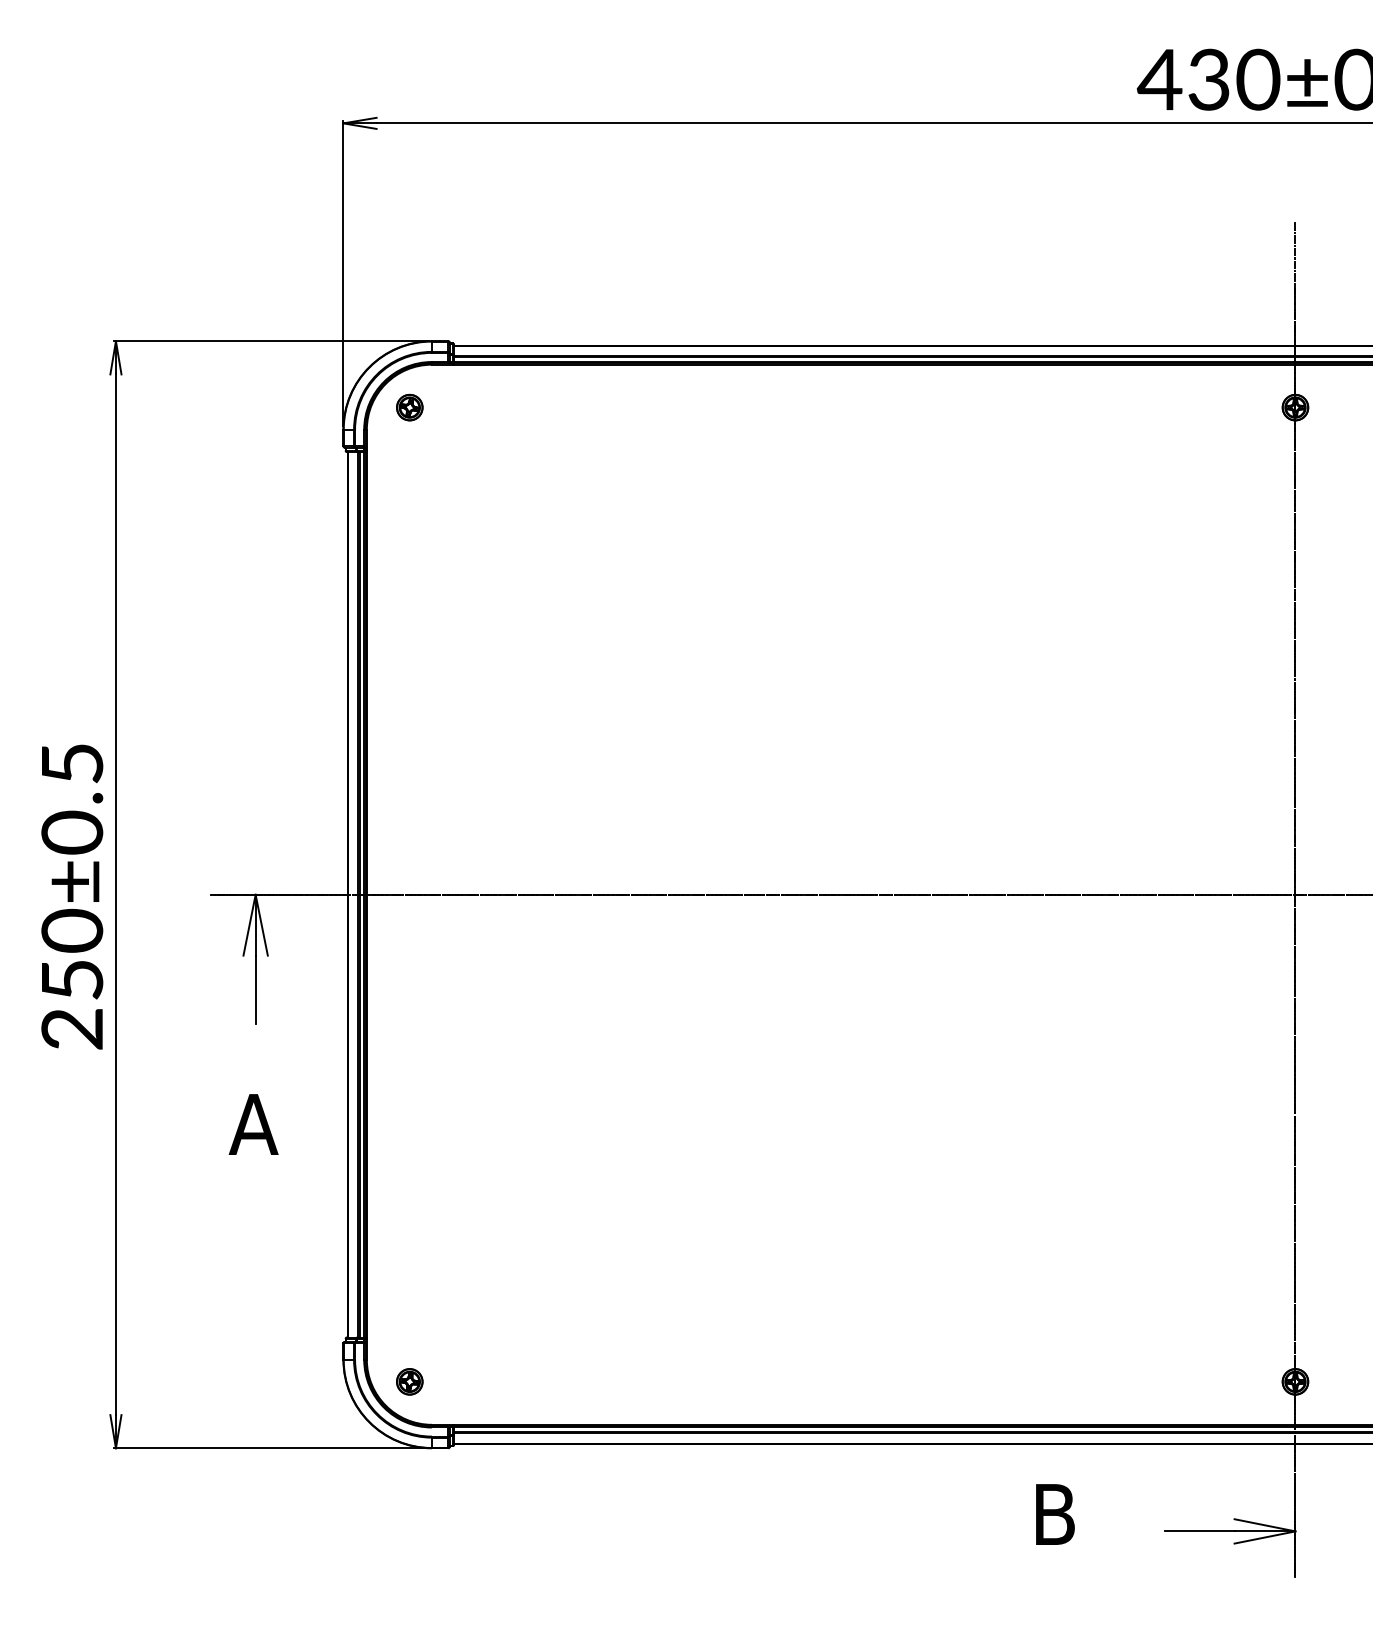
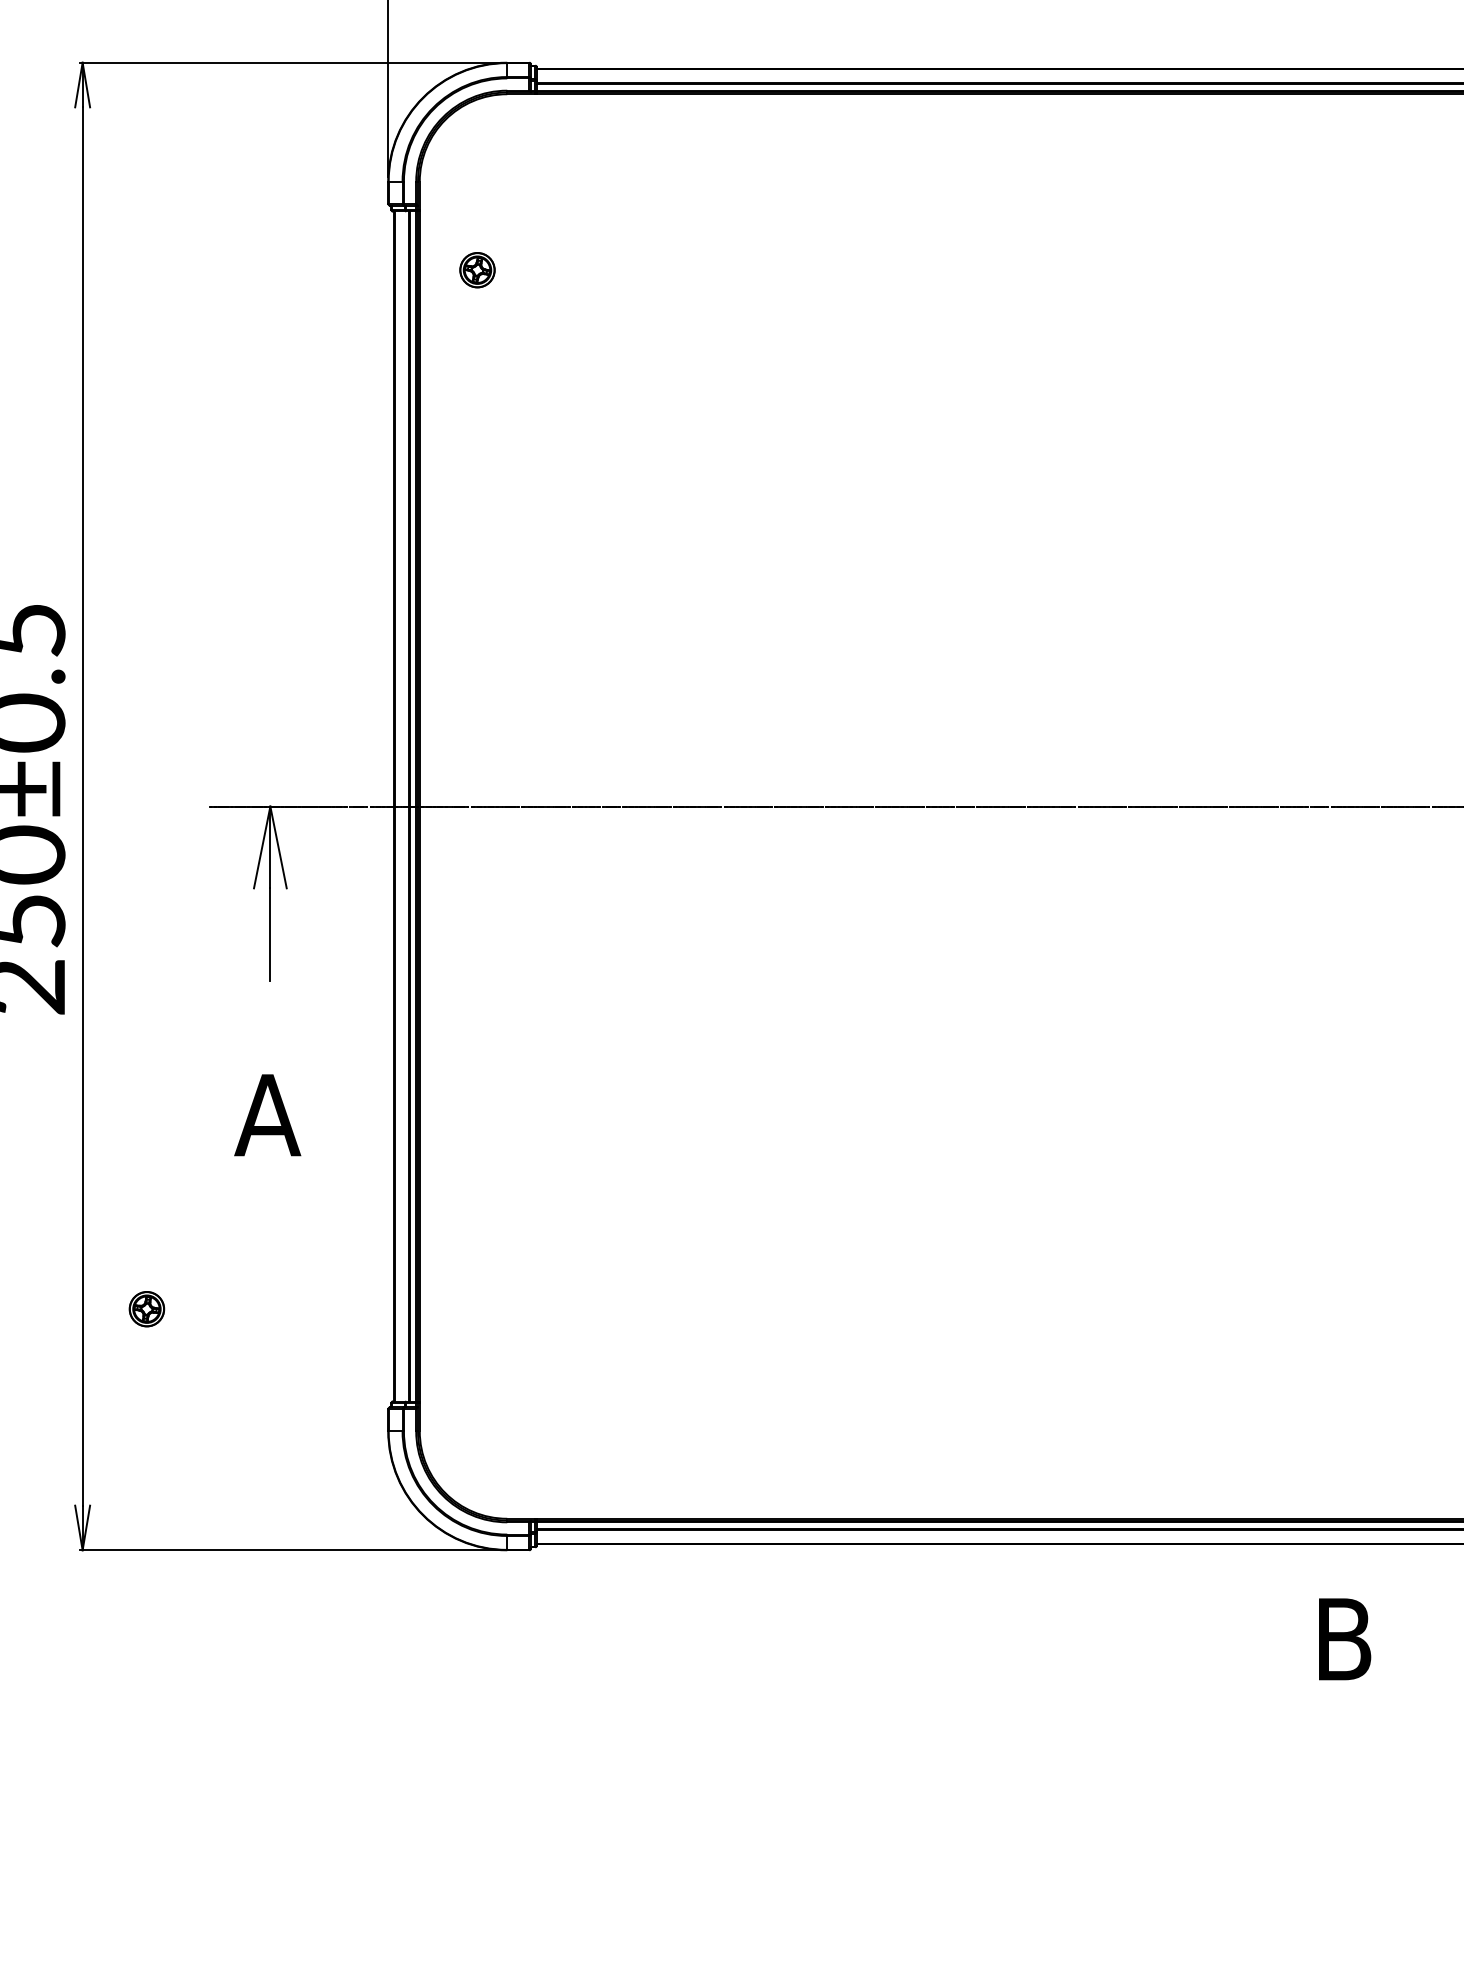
part: (409, 407) -> (477, 270), moved
part: (409, 1381) -> (146, 1308), moved

